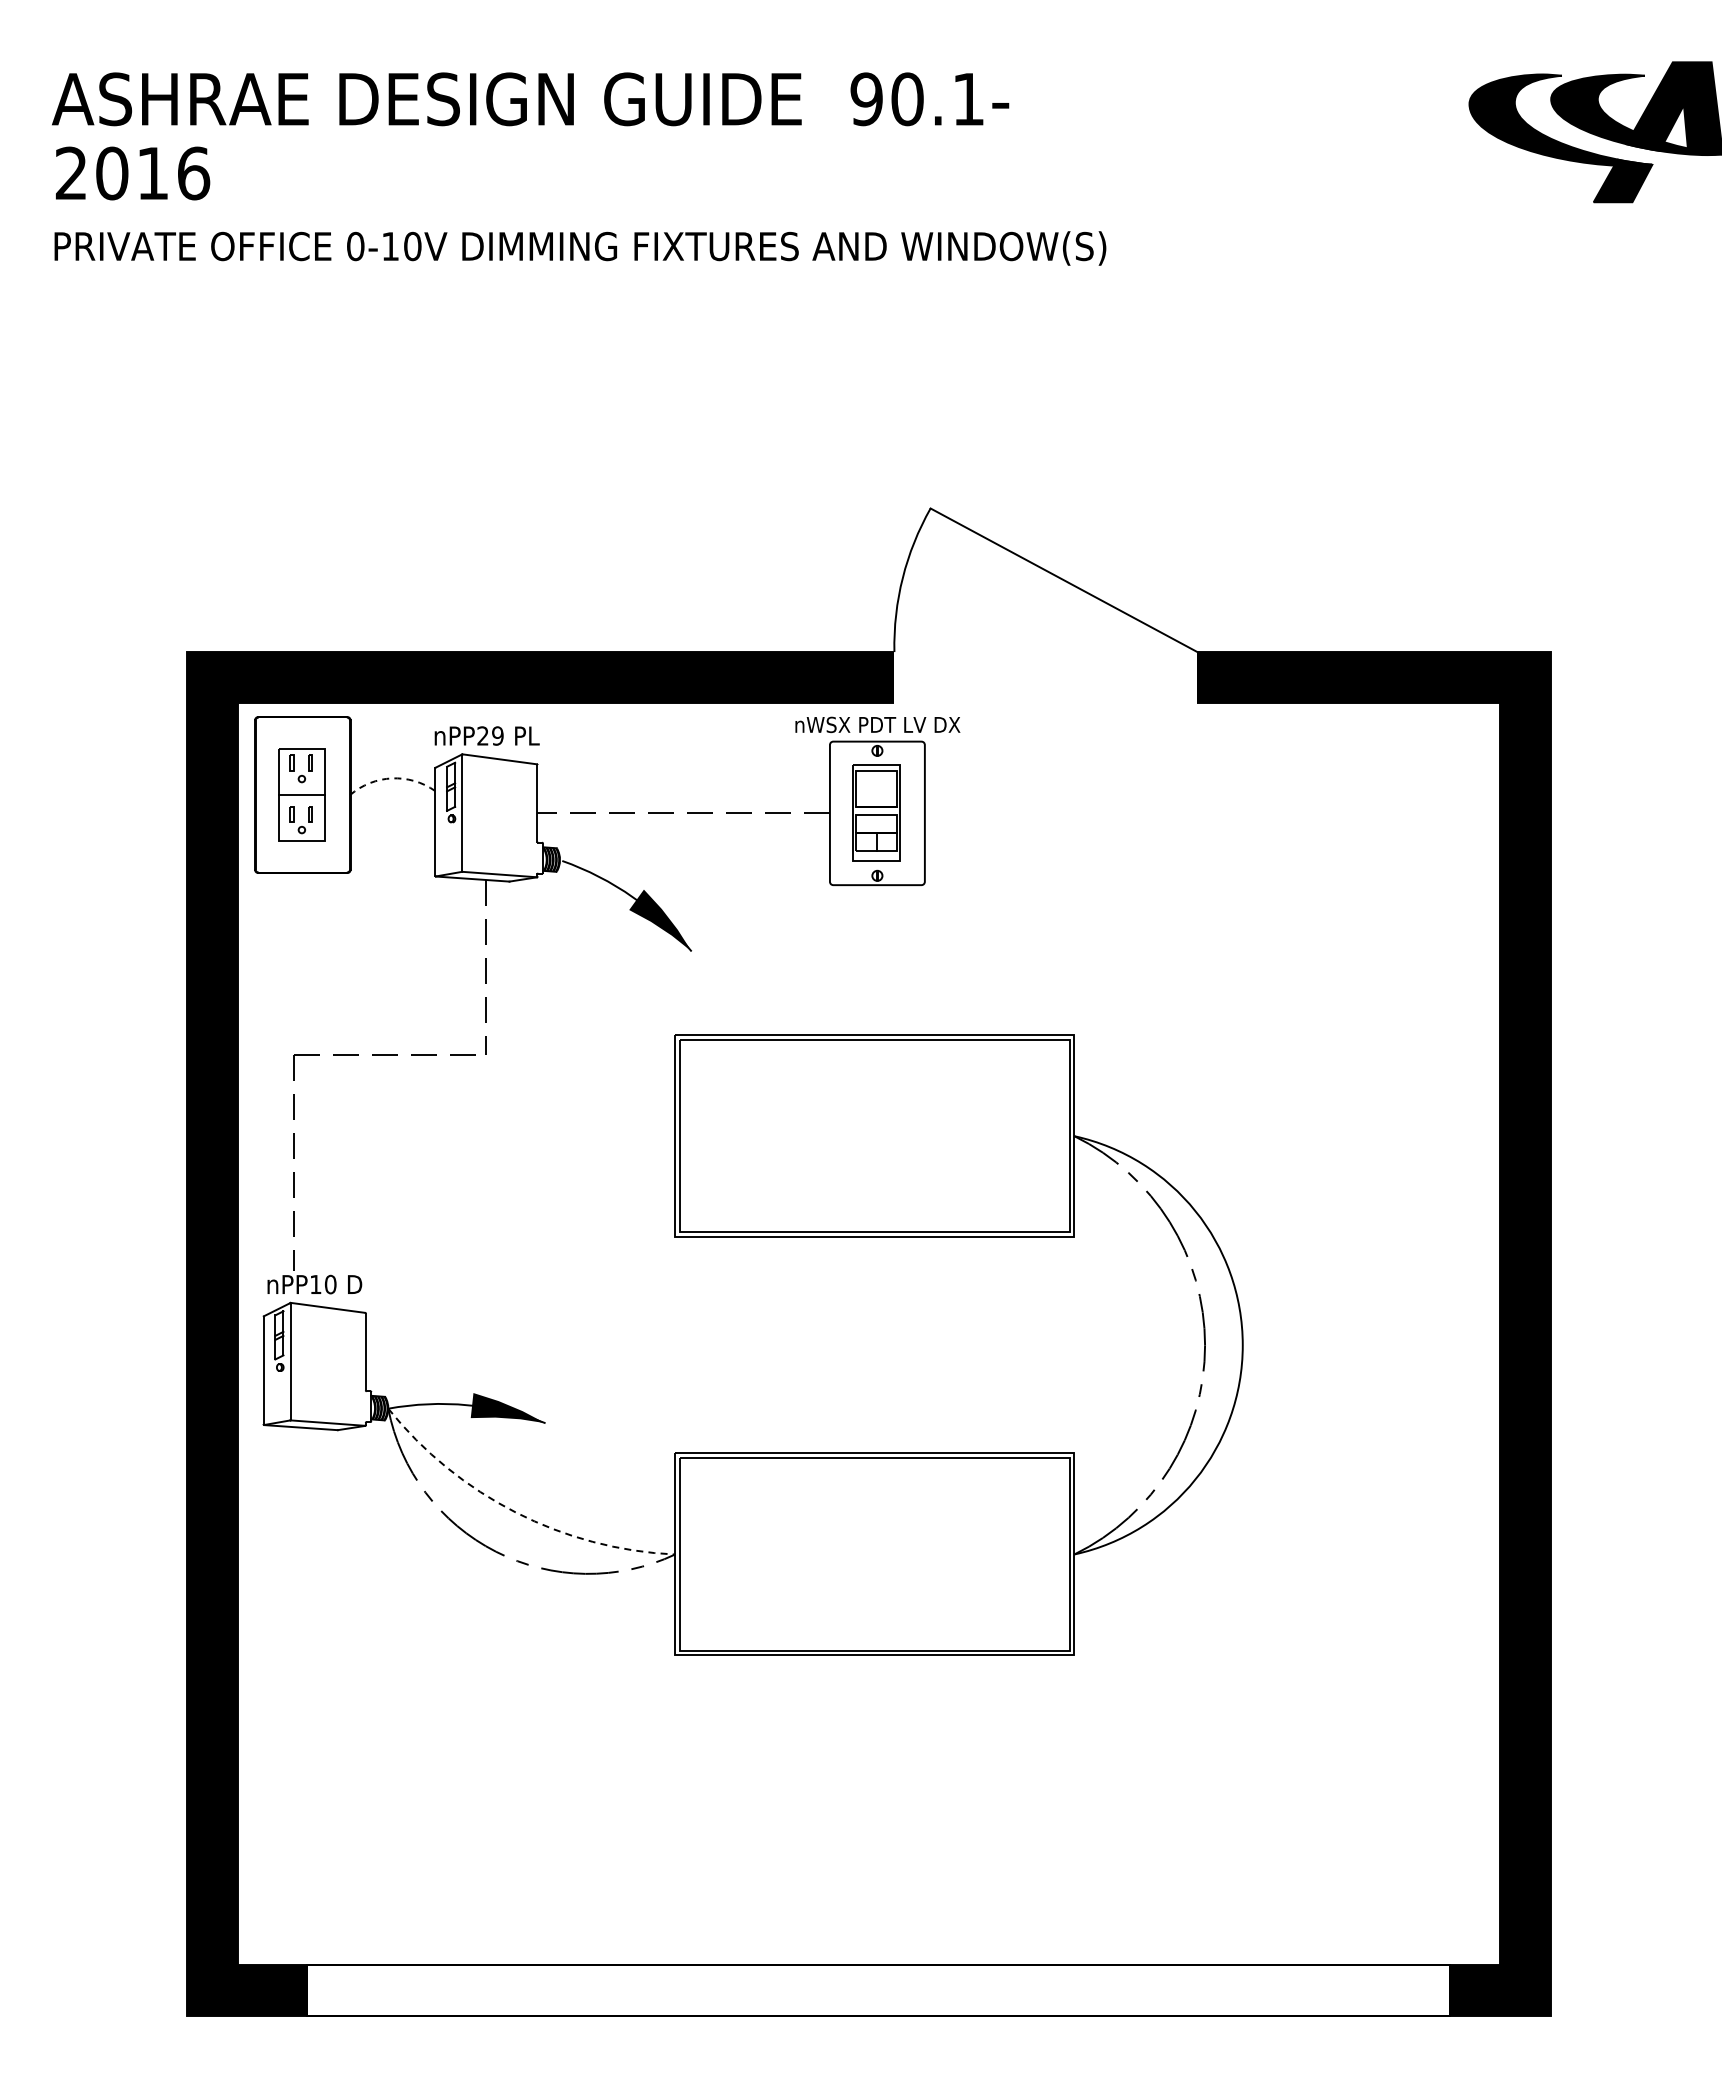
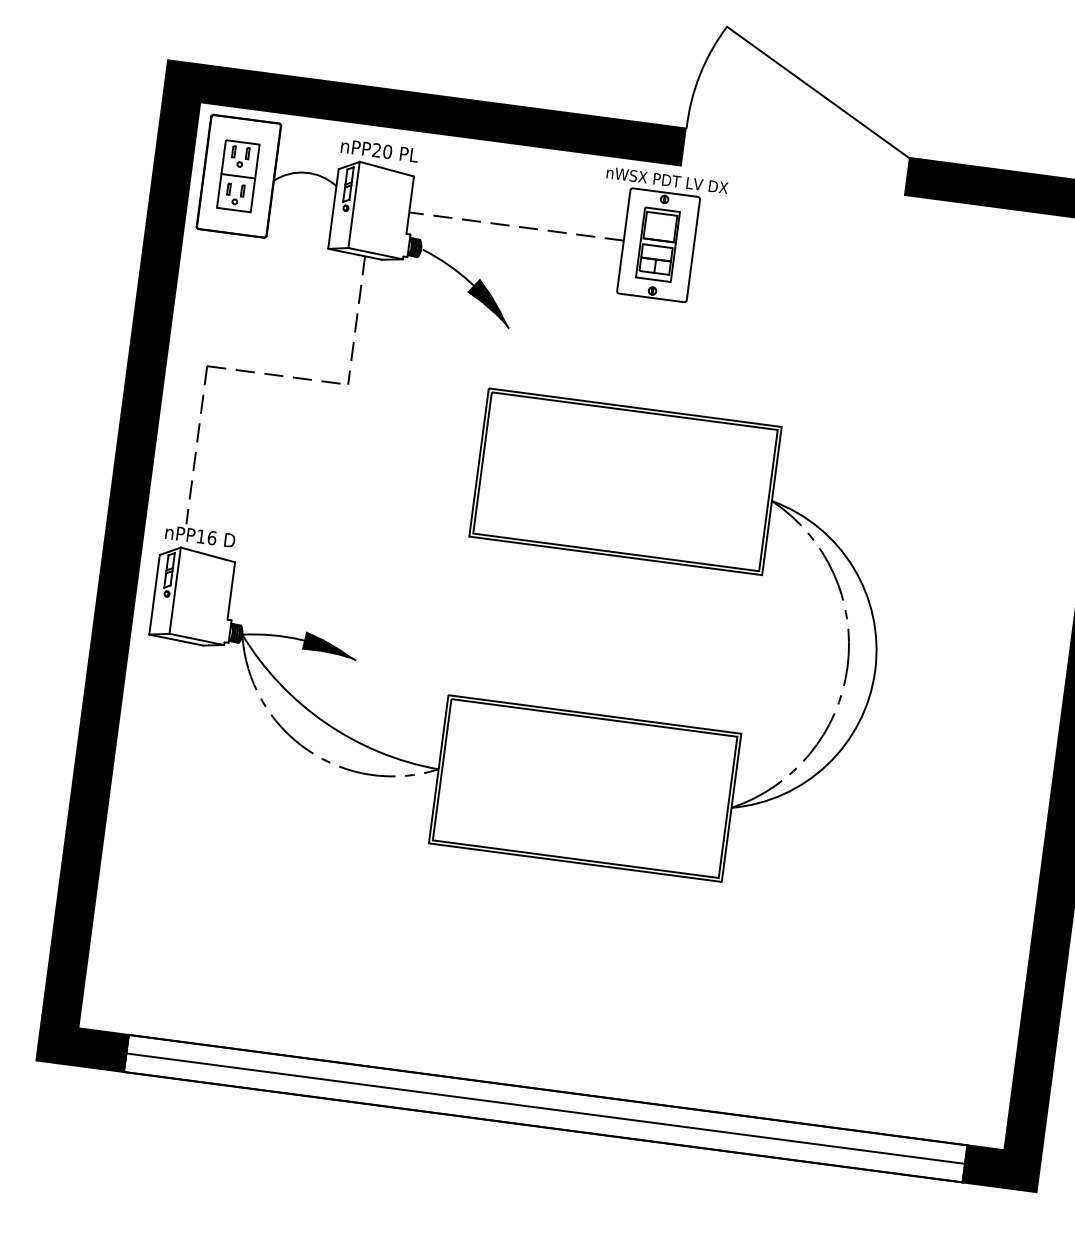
text: (497, 735) -> (387, 151), nPP29 -> nPP20
arc: (392, 778) -> (306, 172), dashed -> solid
text: (330, 1284) -> (211, 537), nPP10 -> nPP16
arc: (516, 1512) -> (326, 723), dashed -> solid
line: (878, 1990) -> (545, 1108), added

